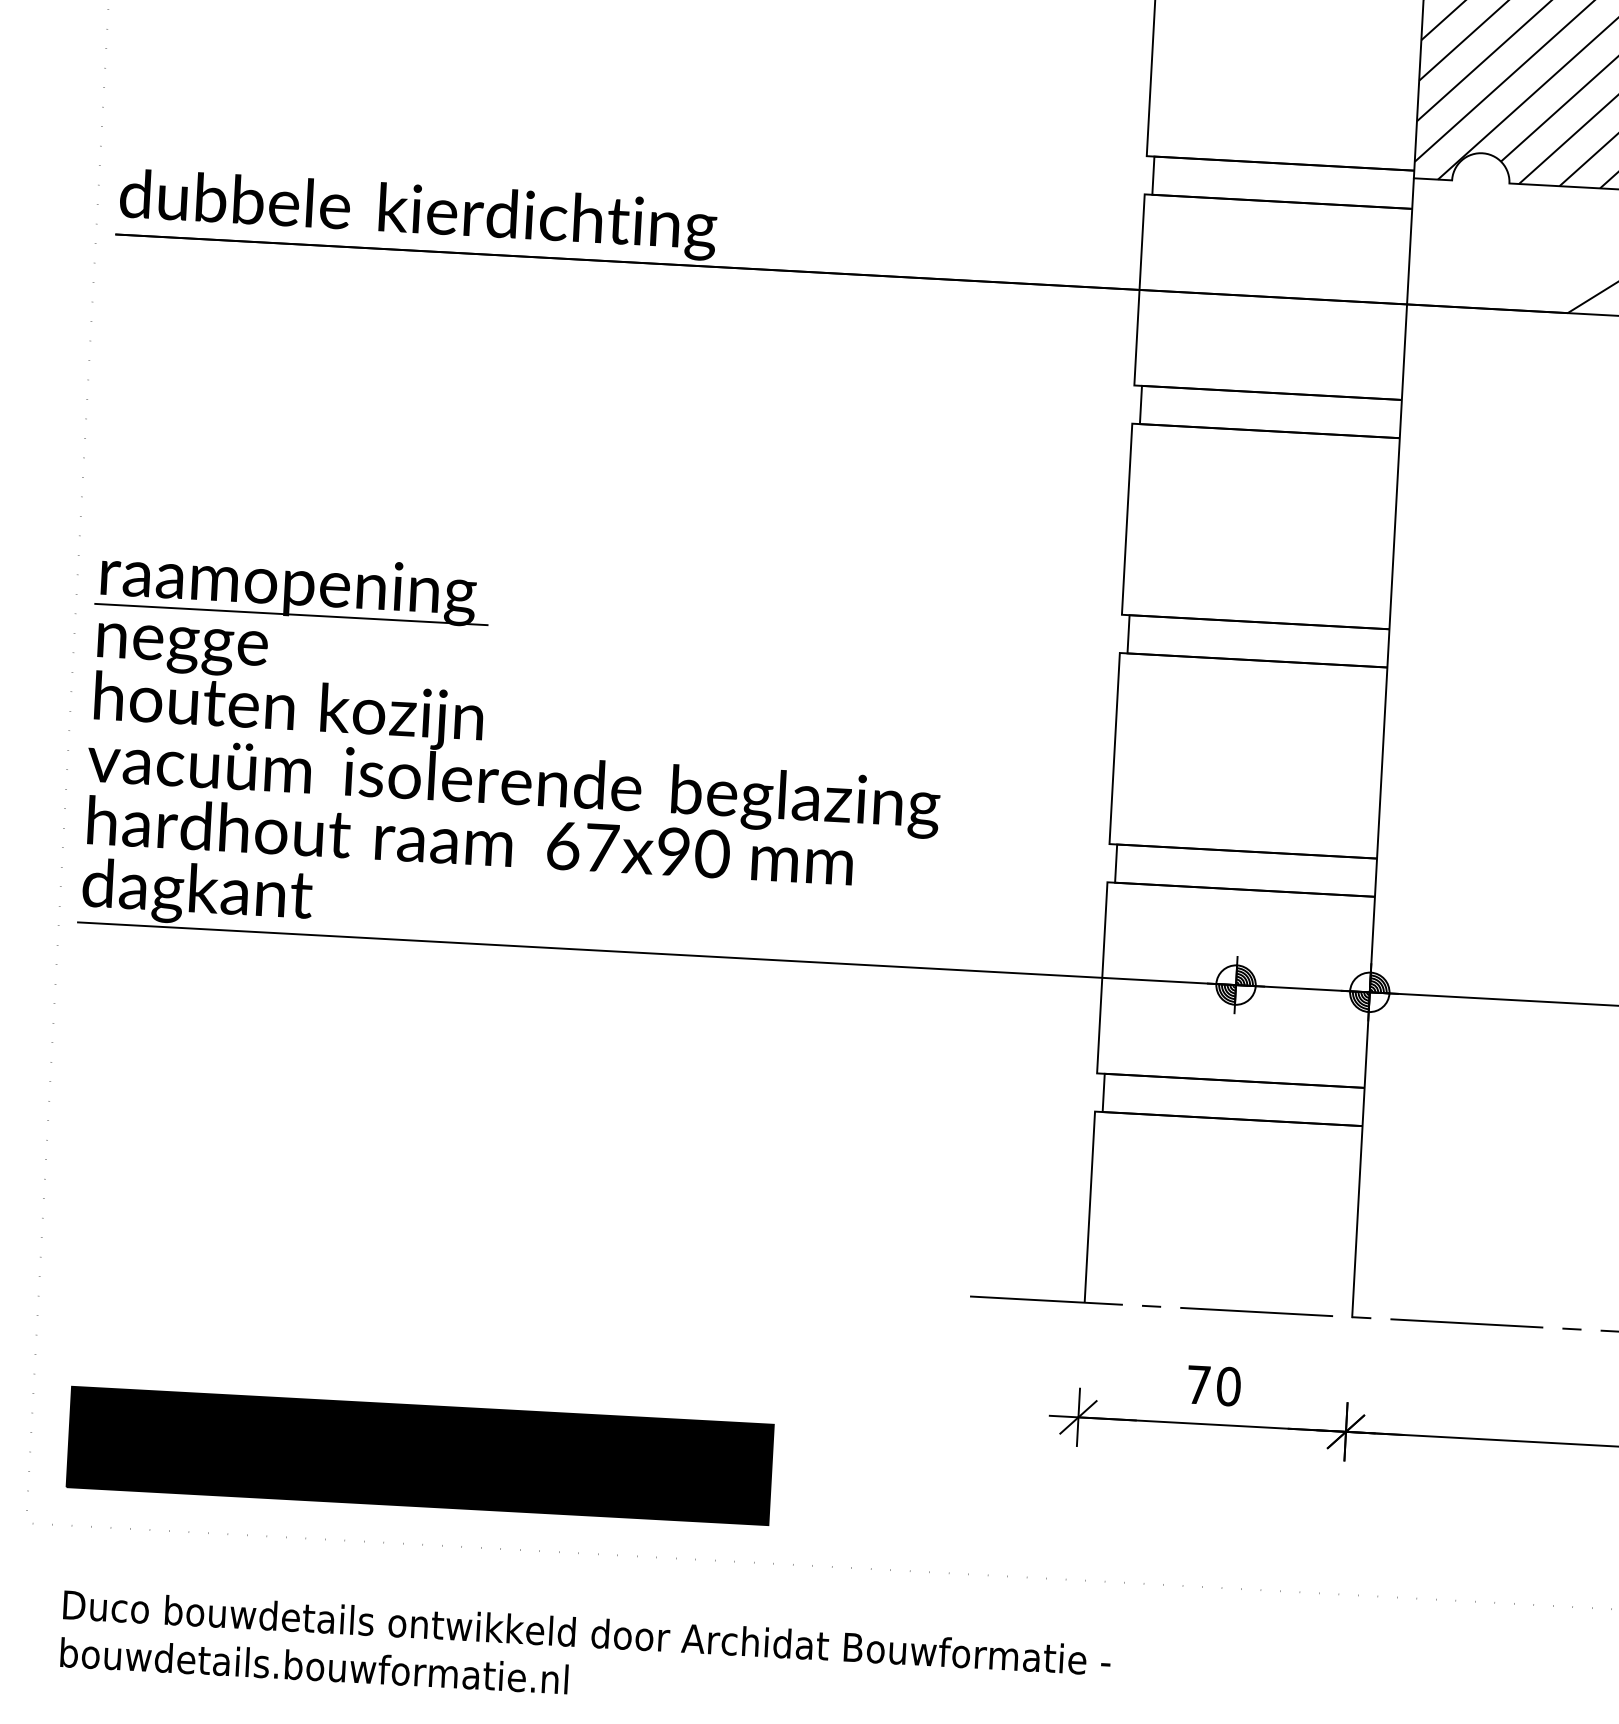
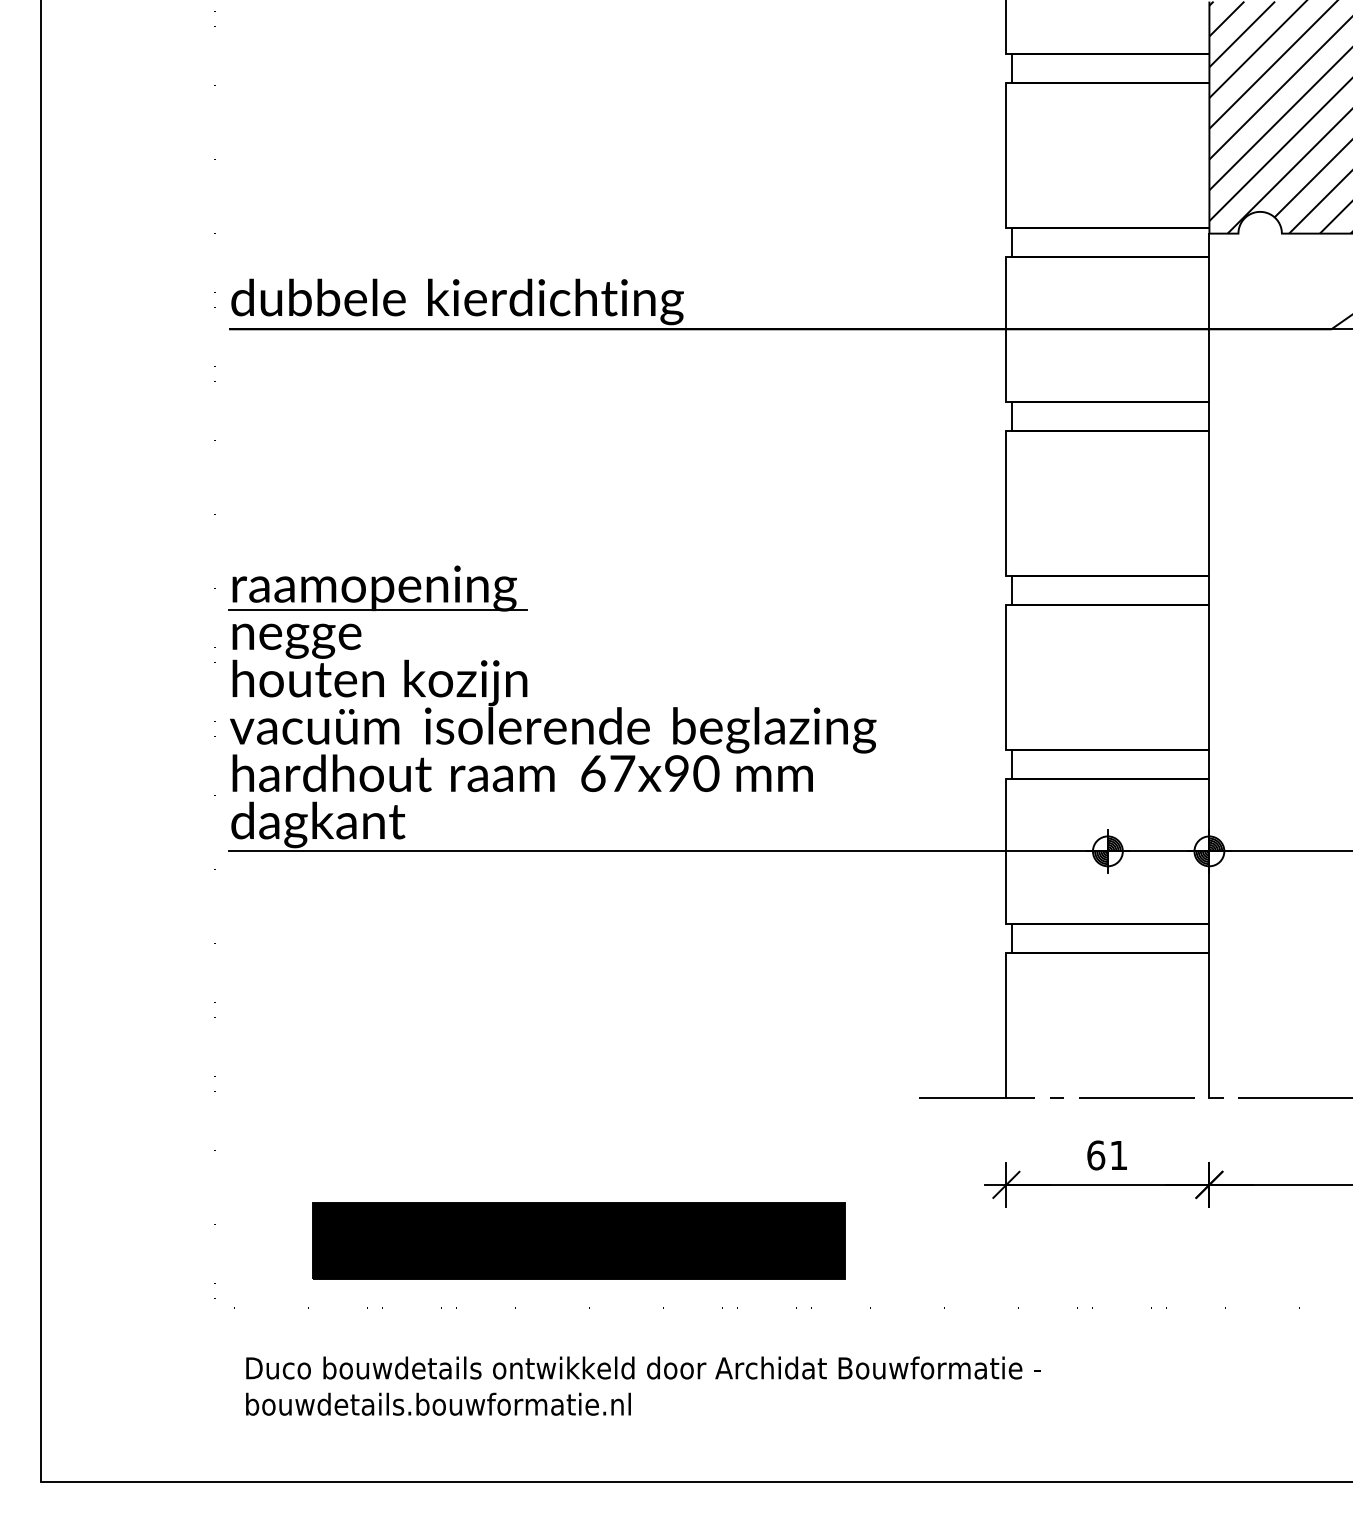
text: (1213, 1385) -> (1107, 1155), 70 -> 61
part: (419, 1455) -> (578, 1240), moved

